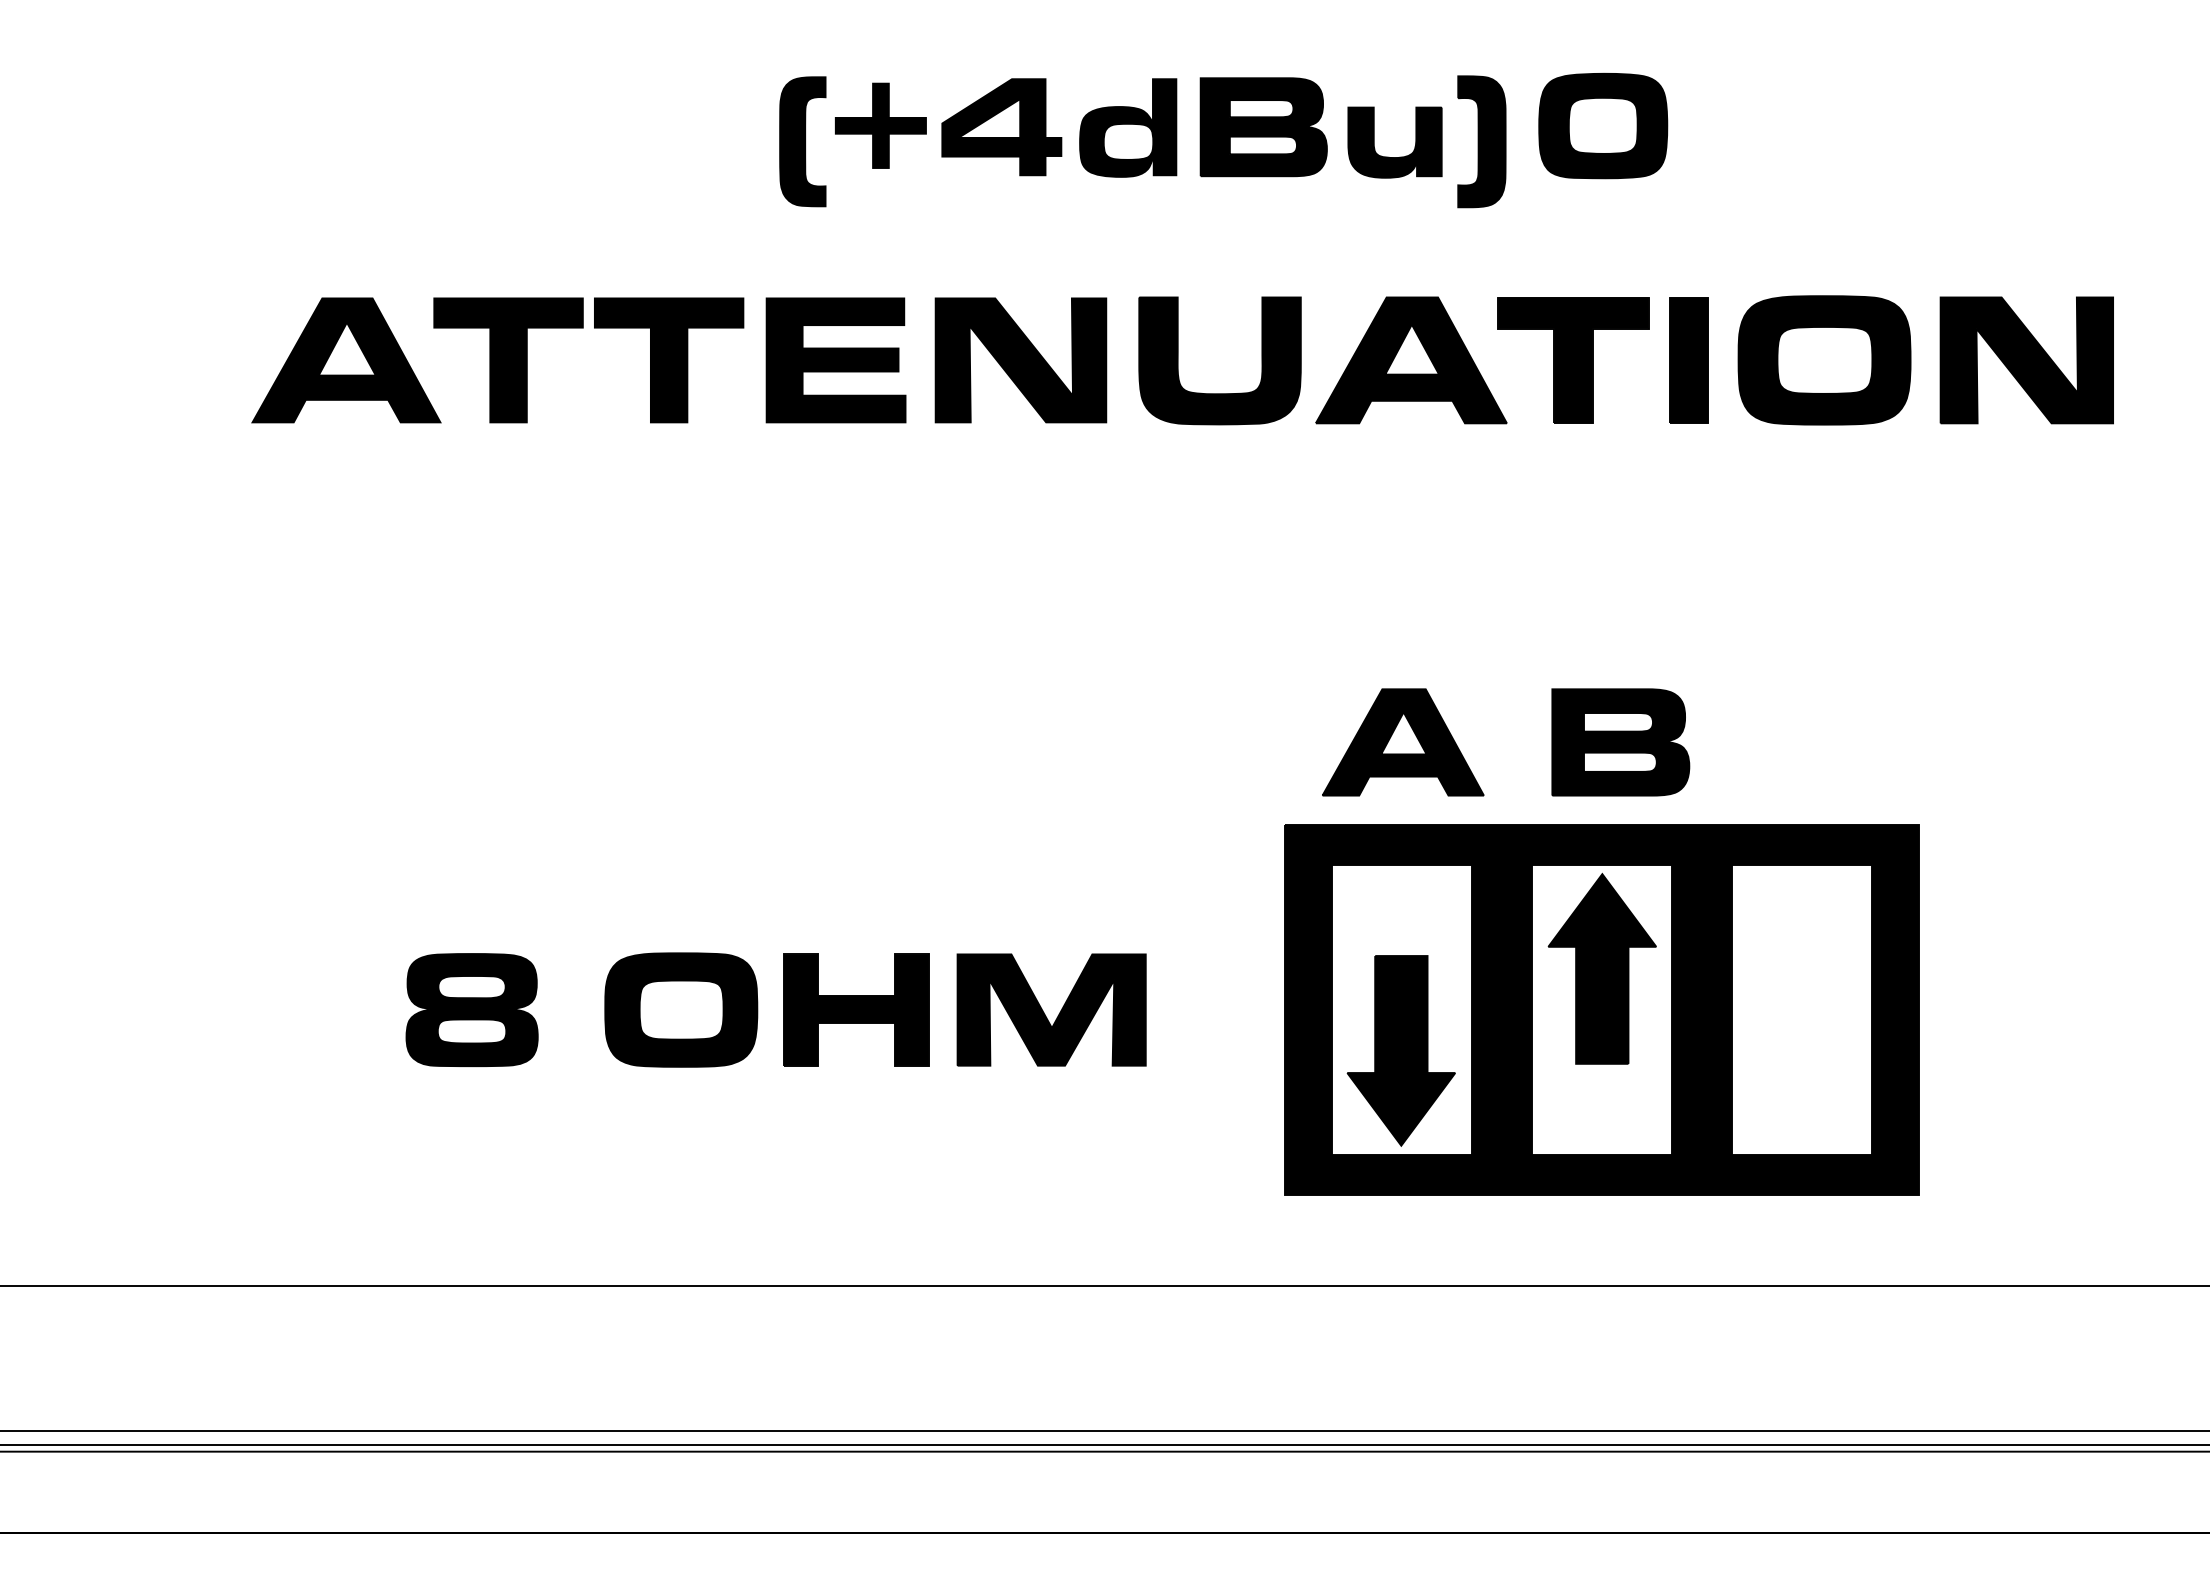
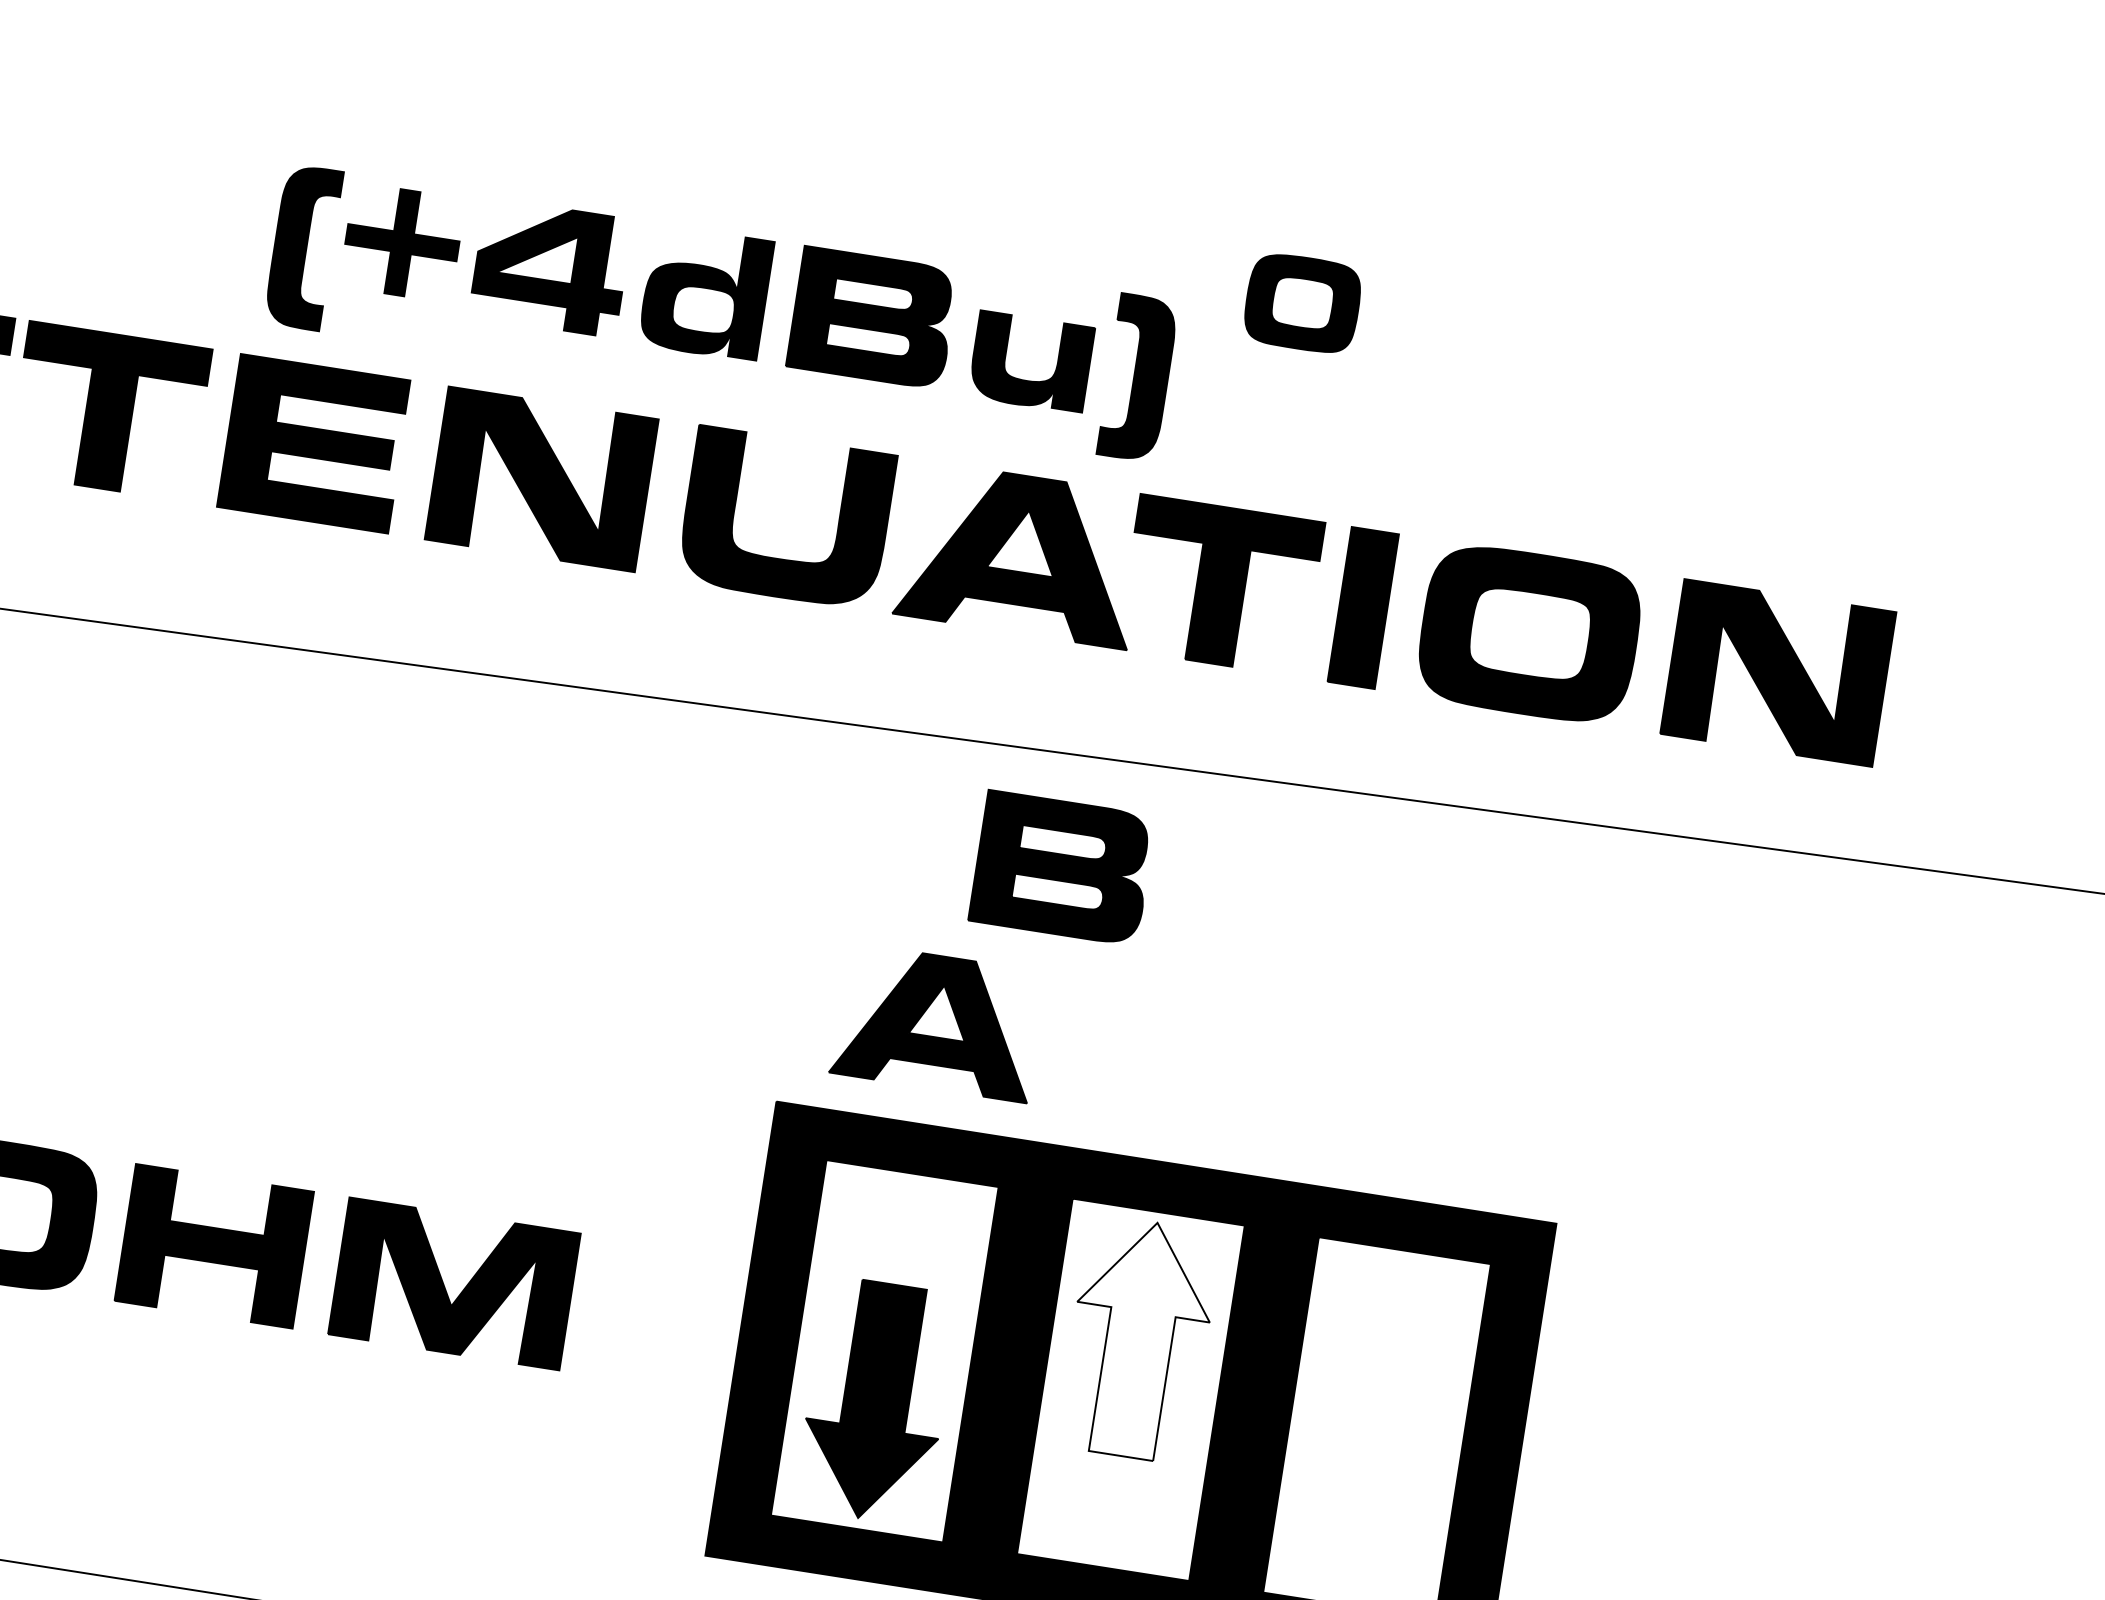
part: (1603, 125) -> (1303, 302), size x0.7
part: (1142, 141) -> (720, 312), moved
part: (1620, 742) -> (1062, 868), moved
fill: (1602, 968) -> (1139, 1338), removed

